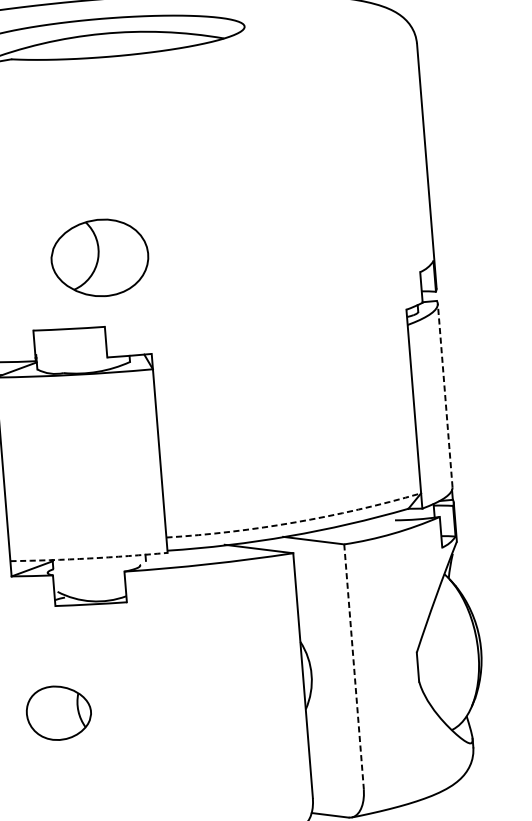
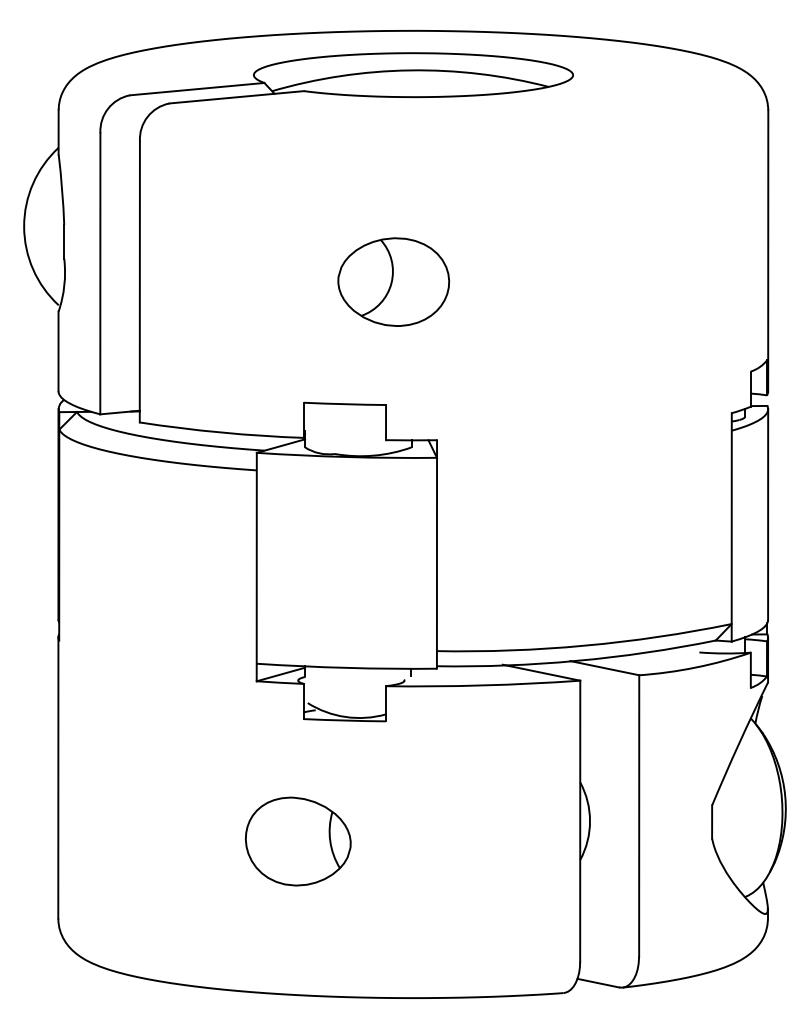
part: (99, 257) -> (393, 281), moved
line: (445, 395) -> (768, 514), dashed -> solid
arc: (295, 522) -> (585, 645), dashed -> solid
arc: (88, 558) -> (346, 667), dashed -> solid
line: (354, 666) -> (639, 815), dashed -> solid
part: (58, 713) -> (297, 841), size x1.43

